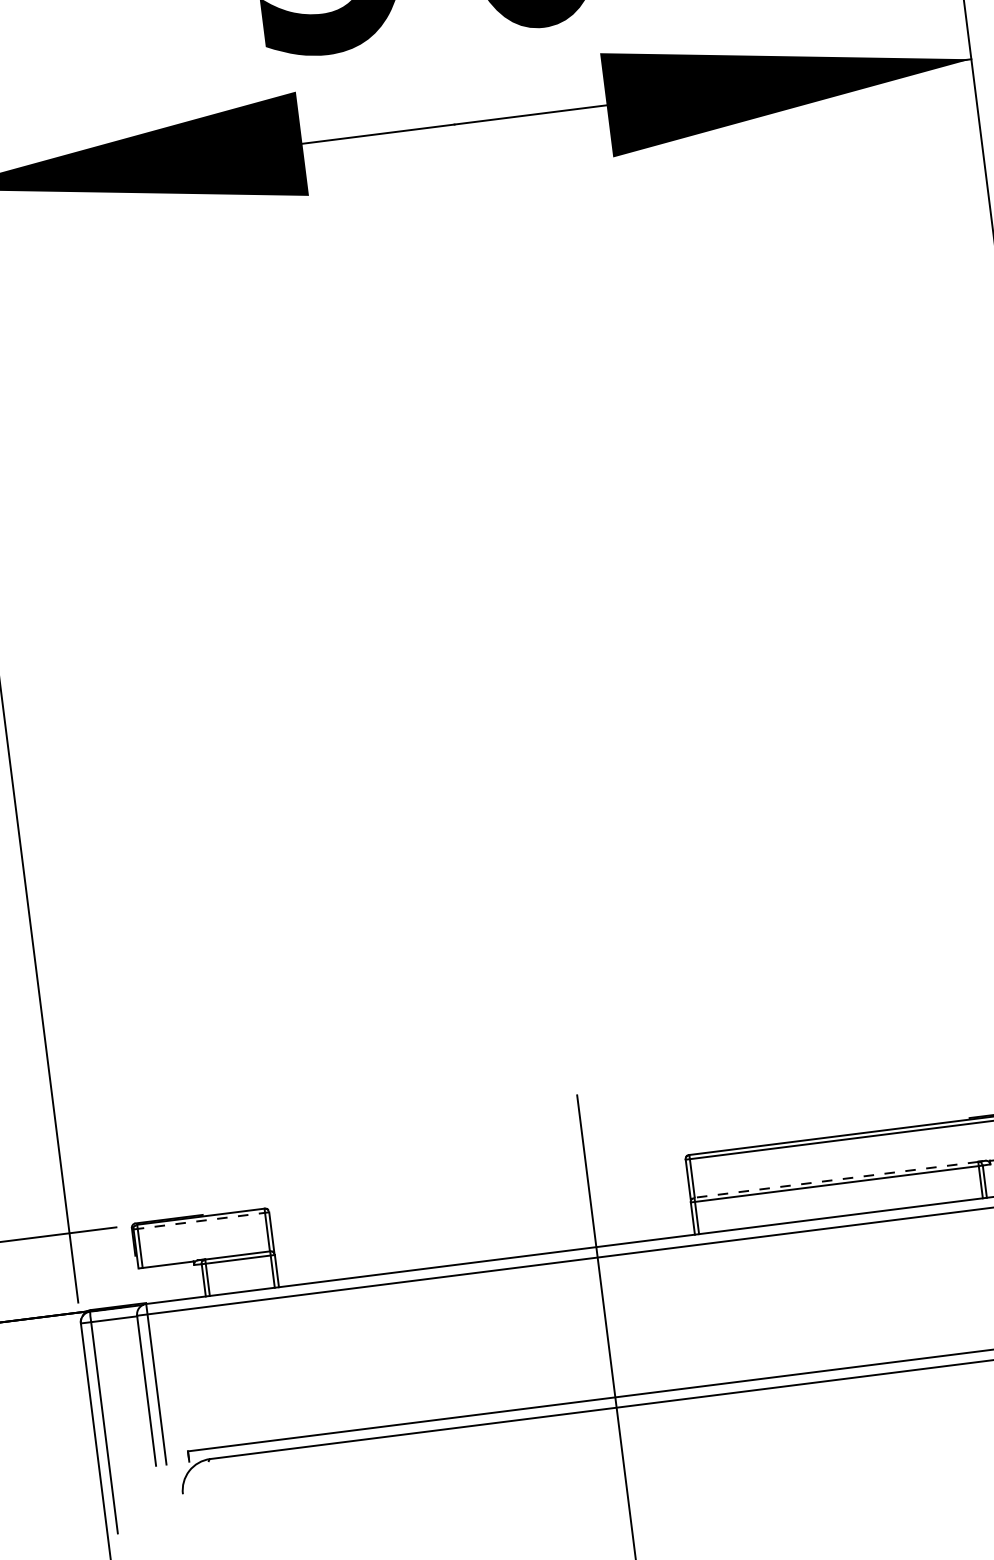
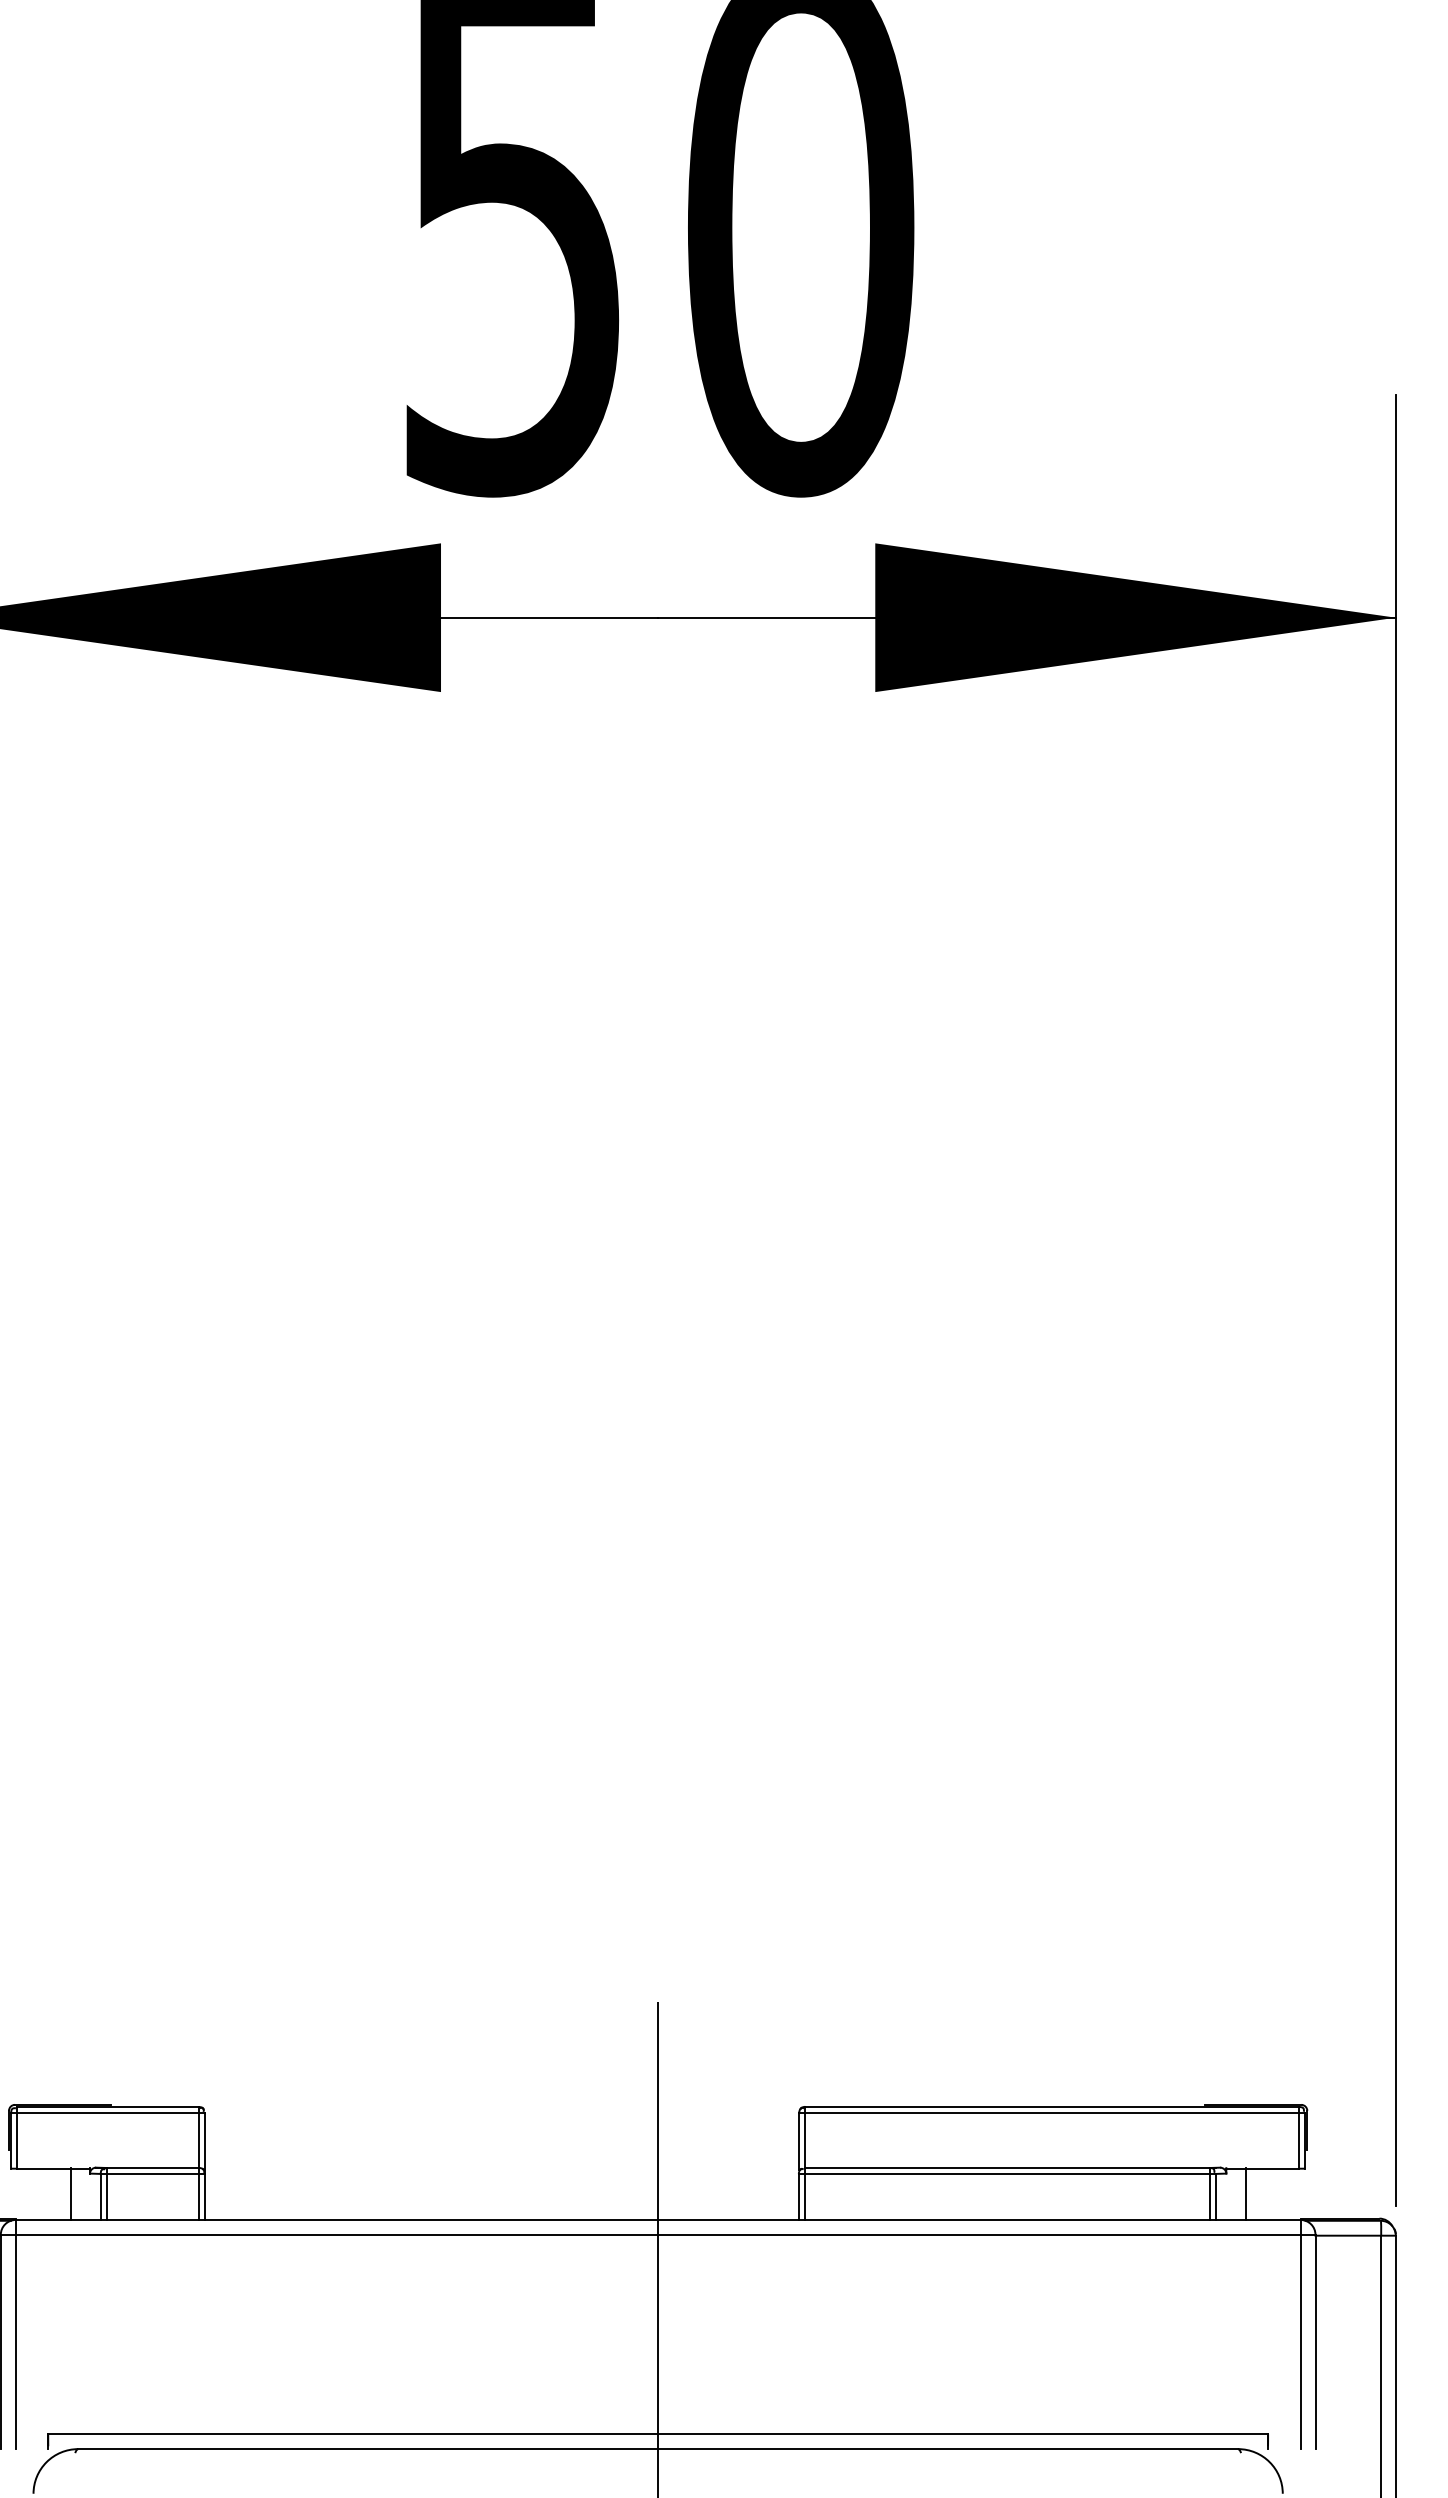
line: (836, 1180) -> (1007, 2168), dashed -> solid
line: (201, 1220) -> (107, 2112), dashed -> solid
line: (182, 1280) -> (70, 2193), added

